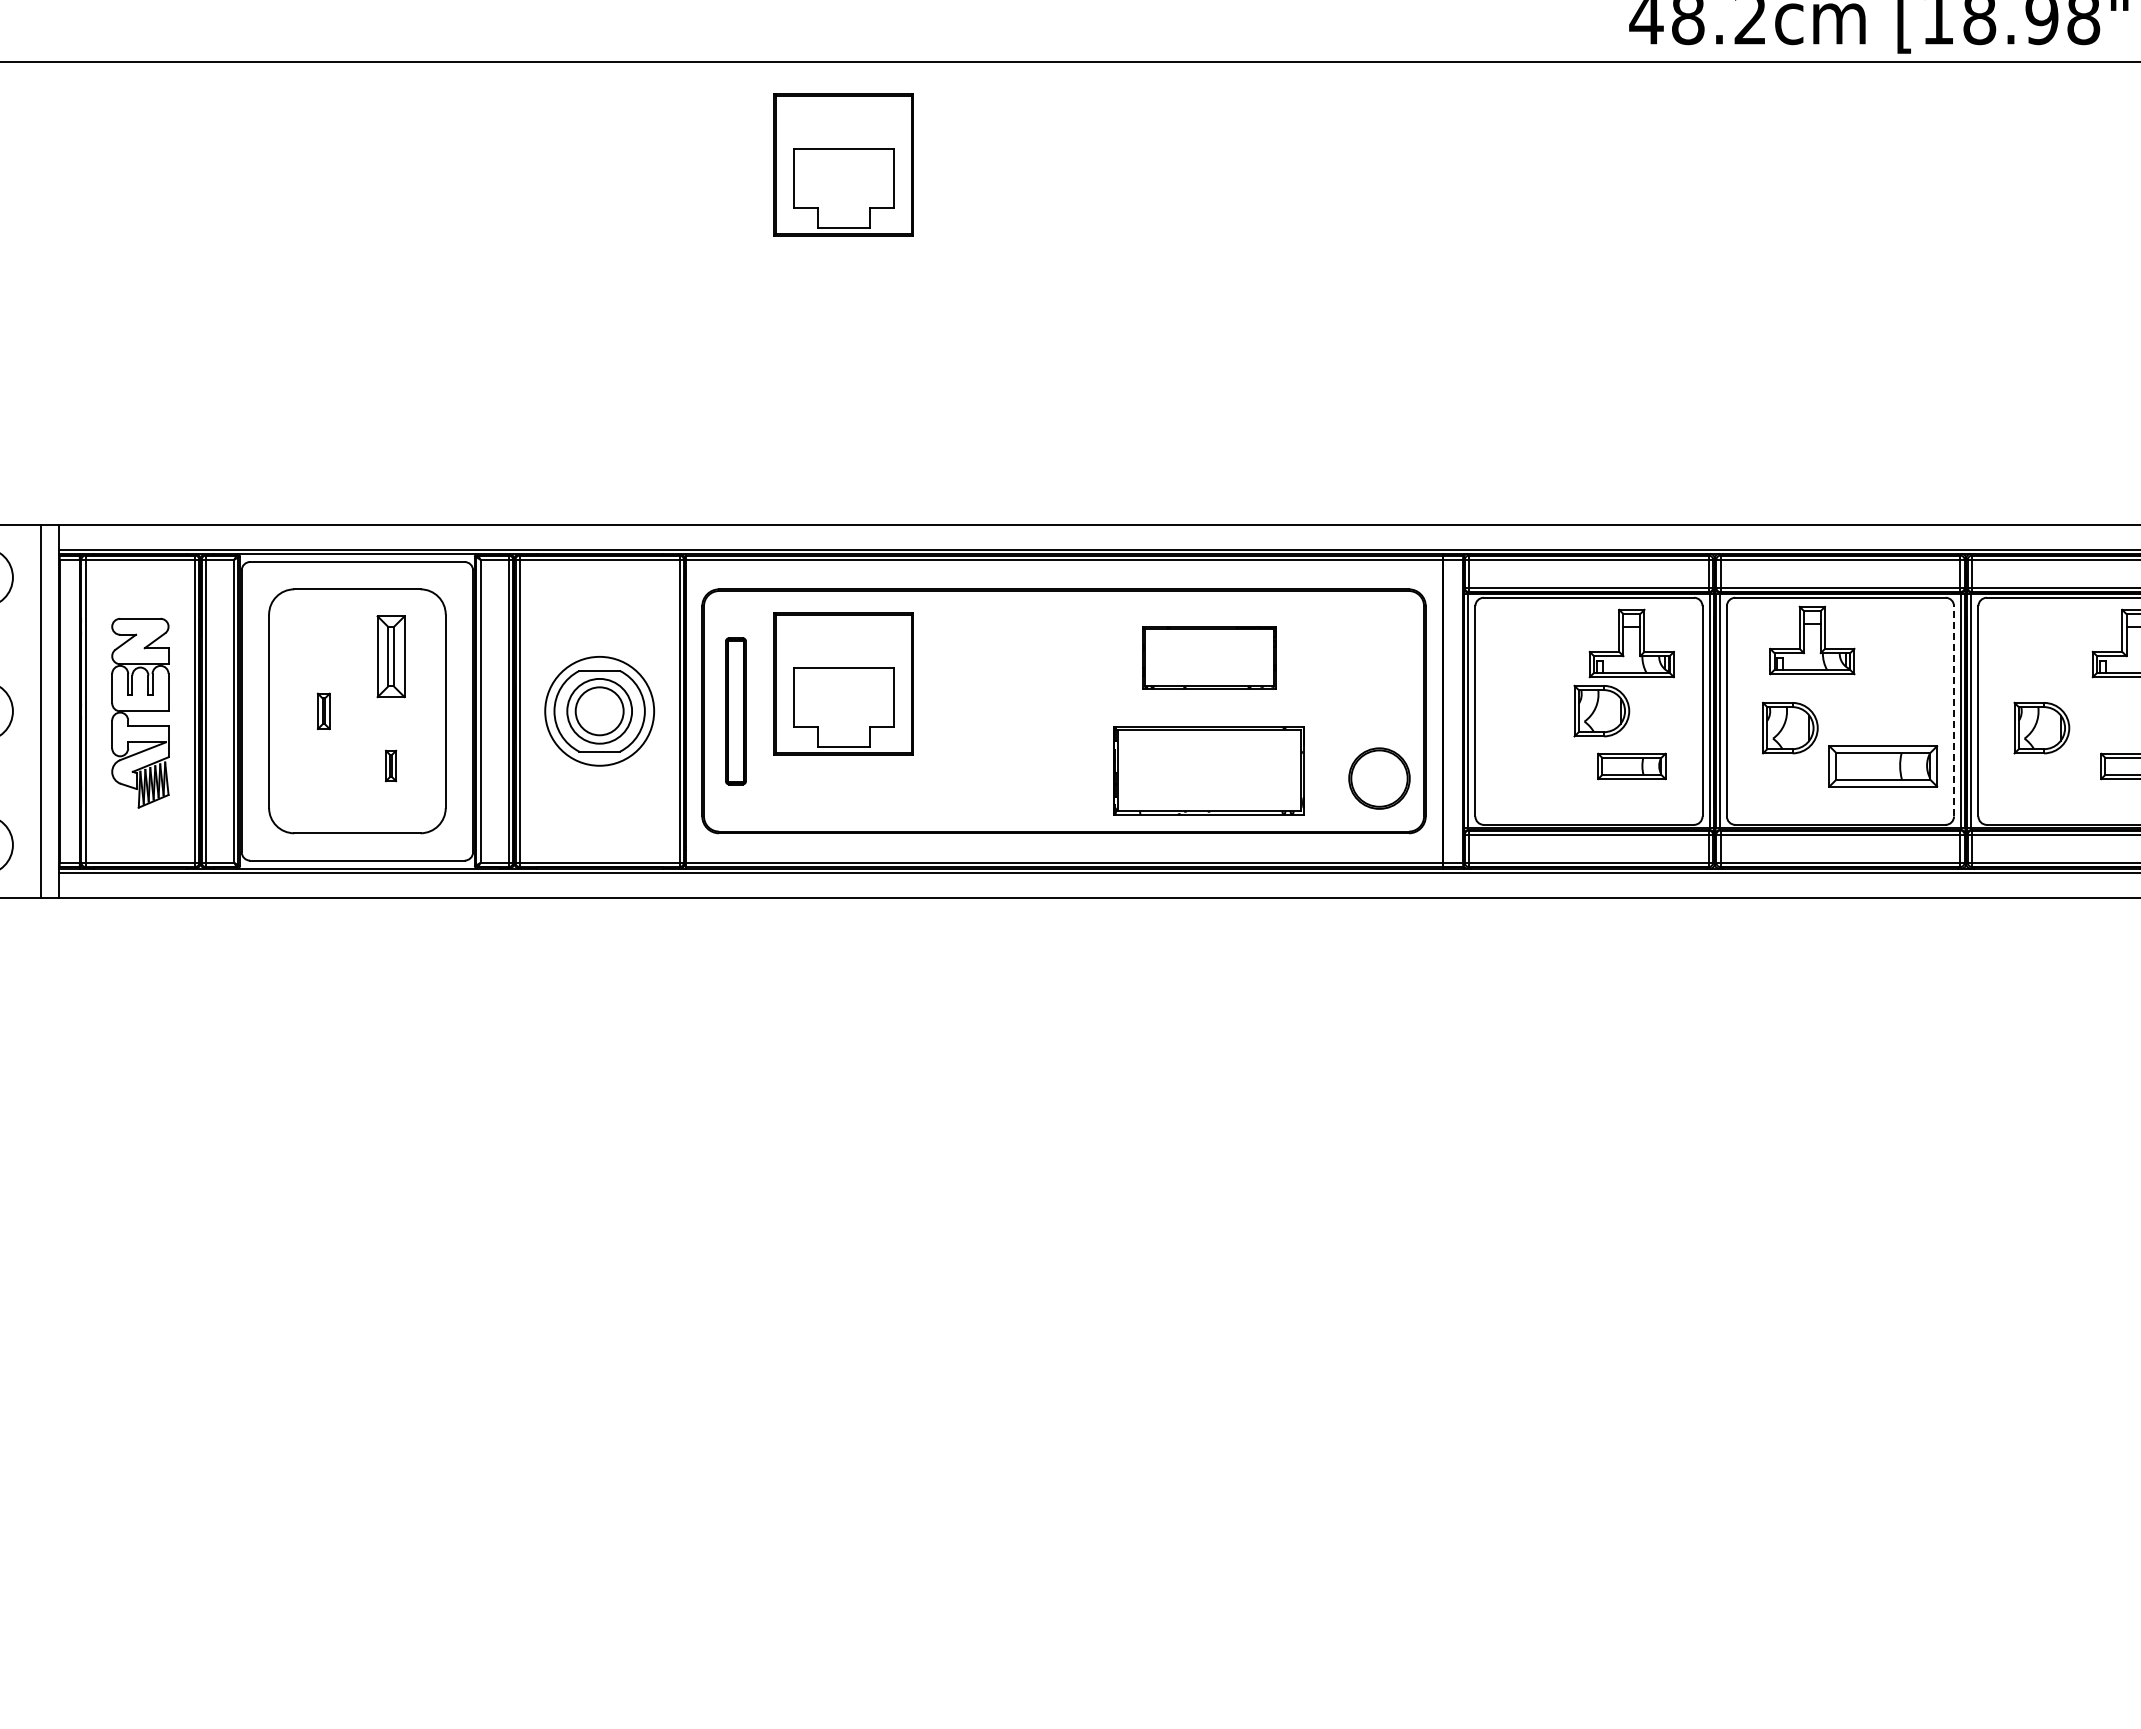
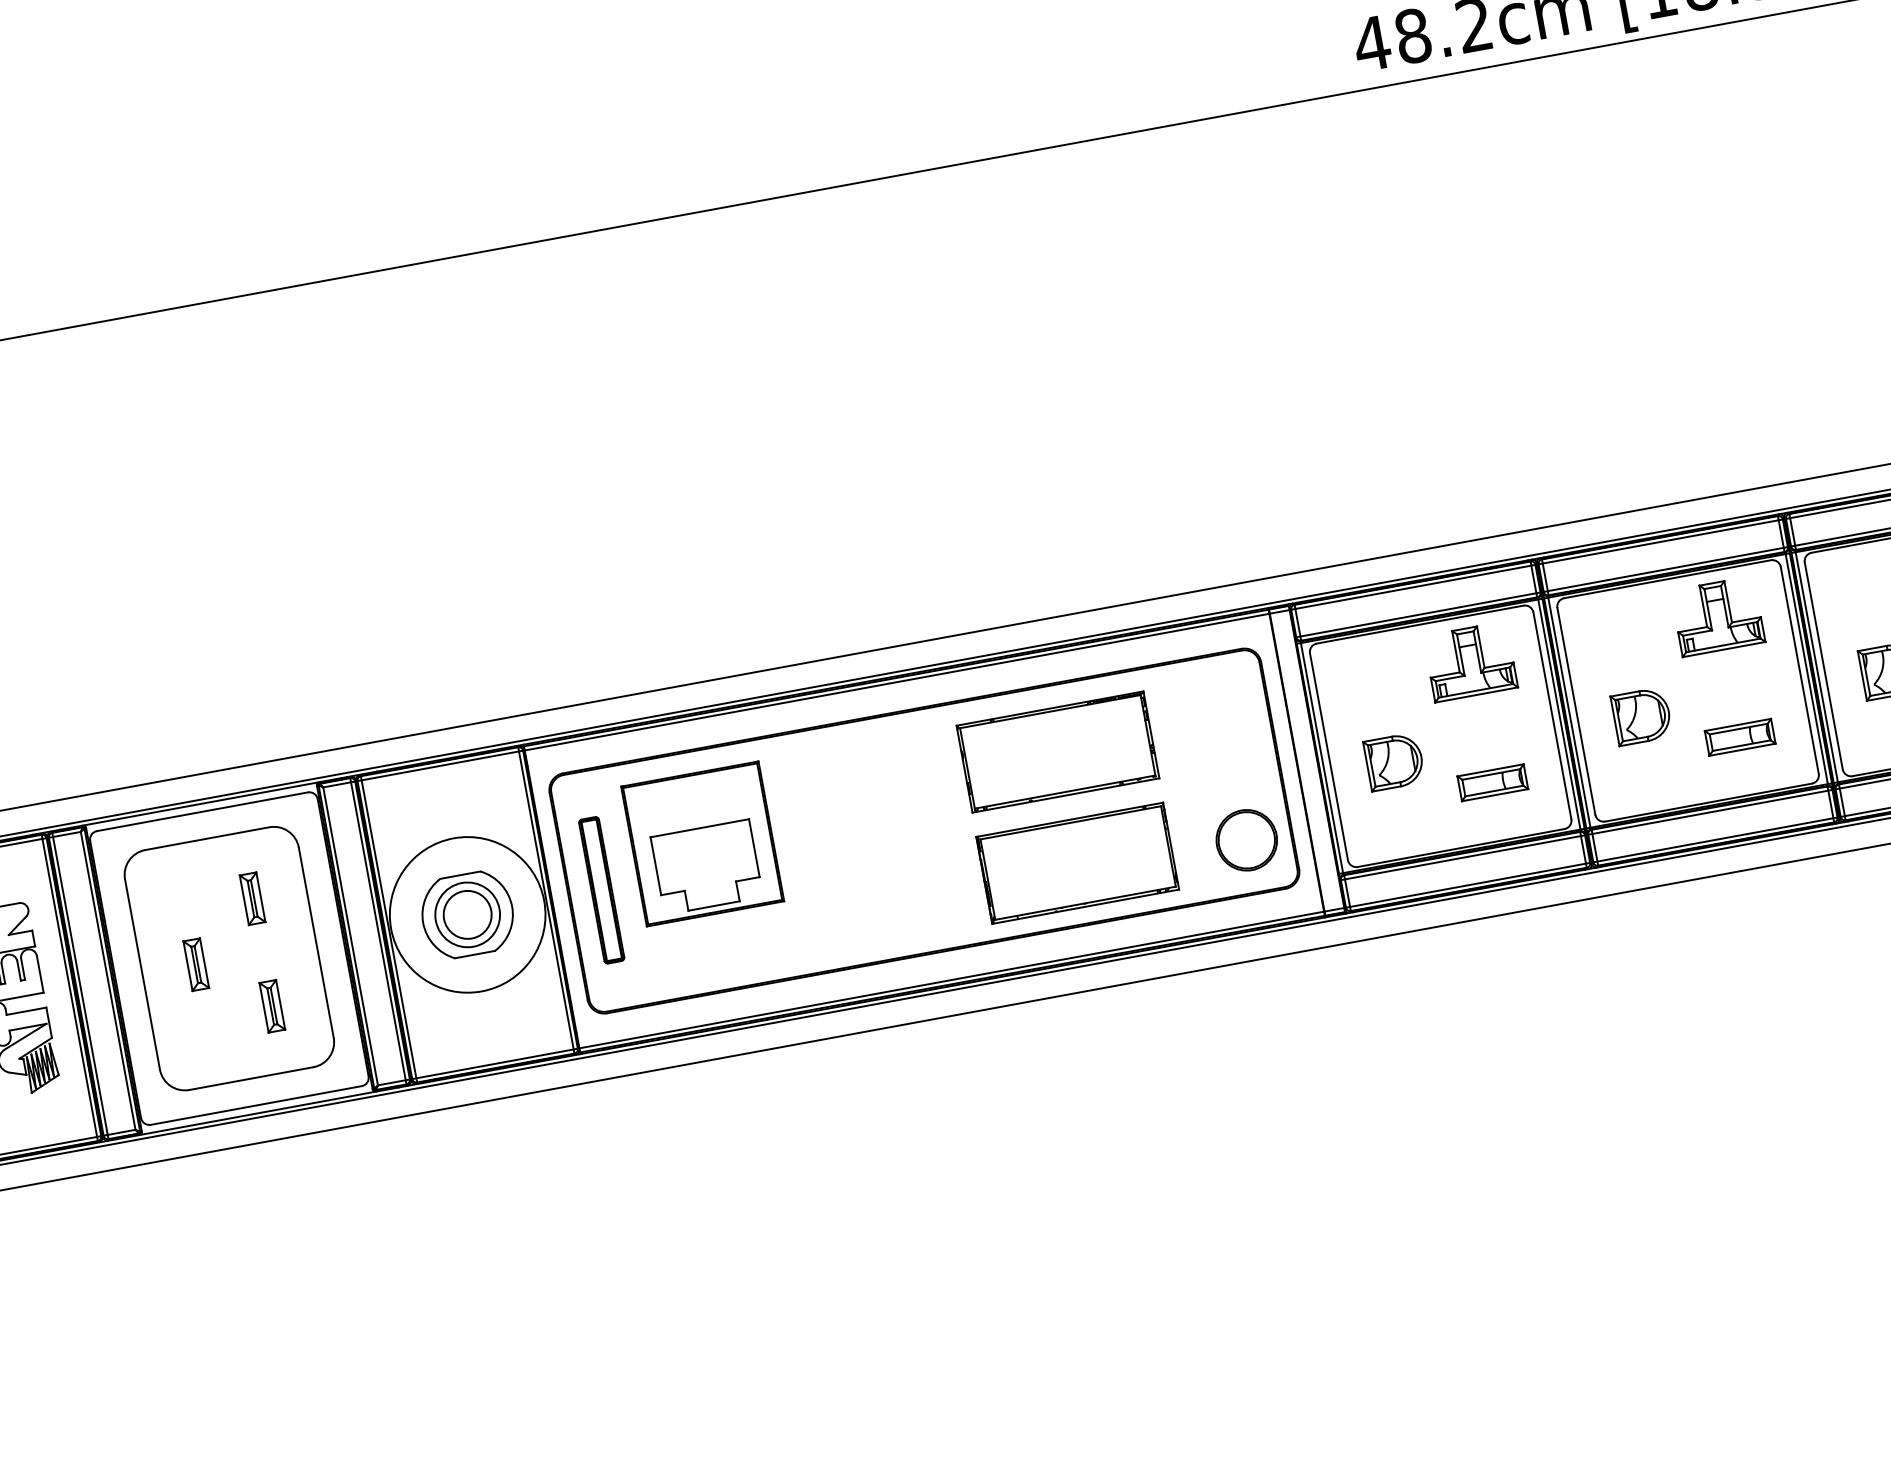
part: (843, 164) -> (608, 333), removed
part: (1812, 640) -> (1718, 616), moved
part: (390, 656) -> (252, 898), size x0.62
part: (1209, 657) -> (1057, 751), size x1.43
part: (1601, 710) -> (1393, 761), moved
line: (1954, 710) -> (1800, 669), dashed -> solid
part: (323, 711) -> (196, 964), size x1.43
circle: (599, 711) -> (467, 915), size x1.43
part: (390, 765) -> (271, 1005), size x1.67
part: (1883, 766) -> (1740, 737), size x0.62

